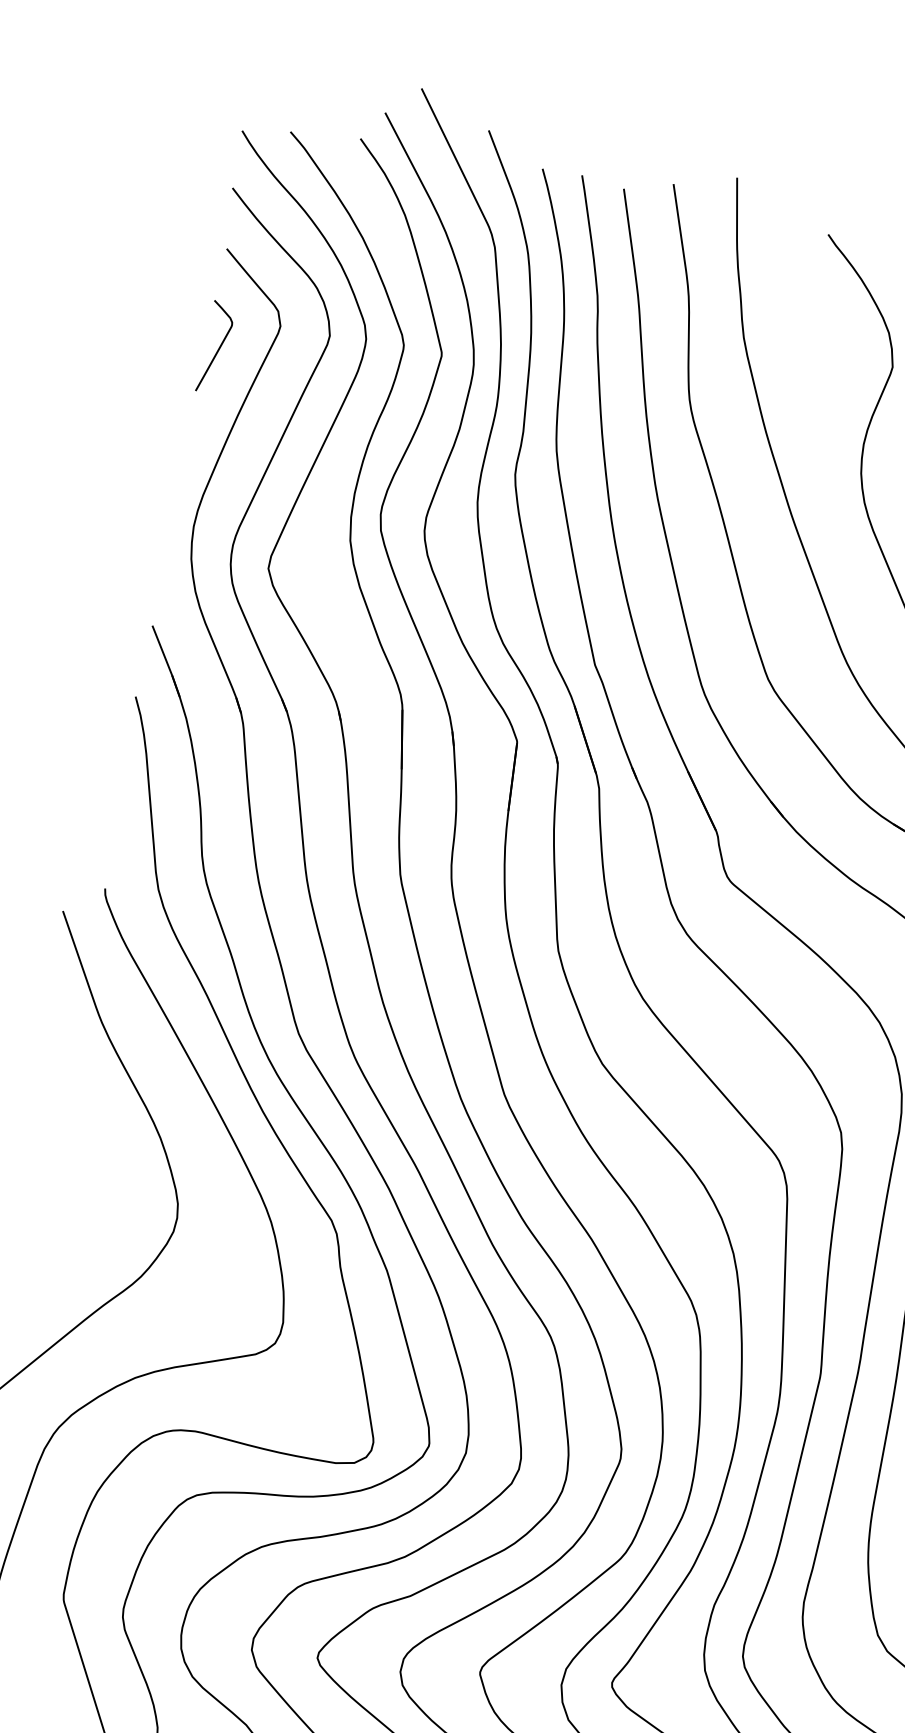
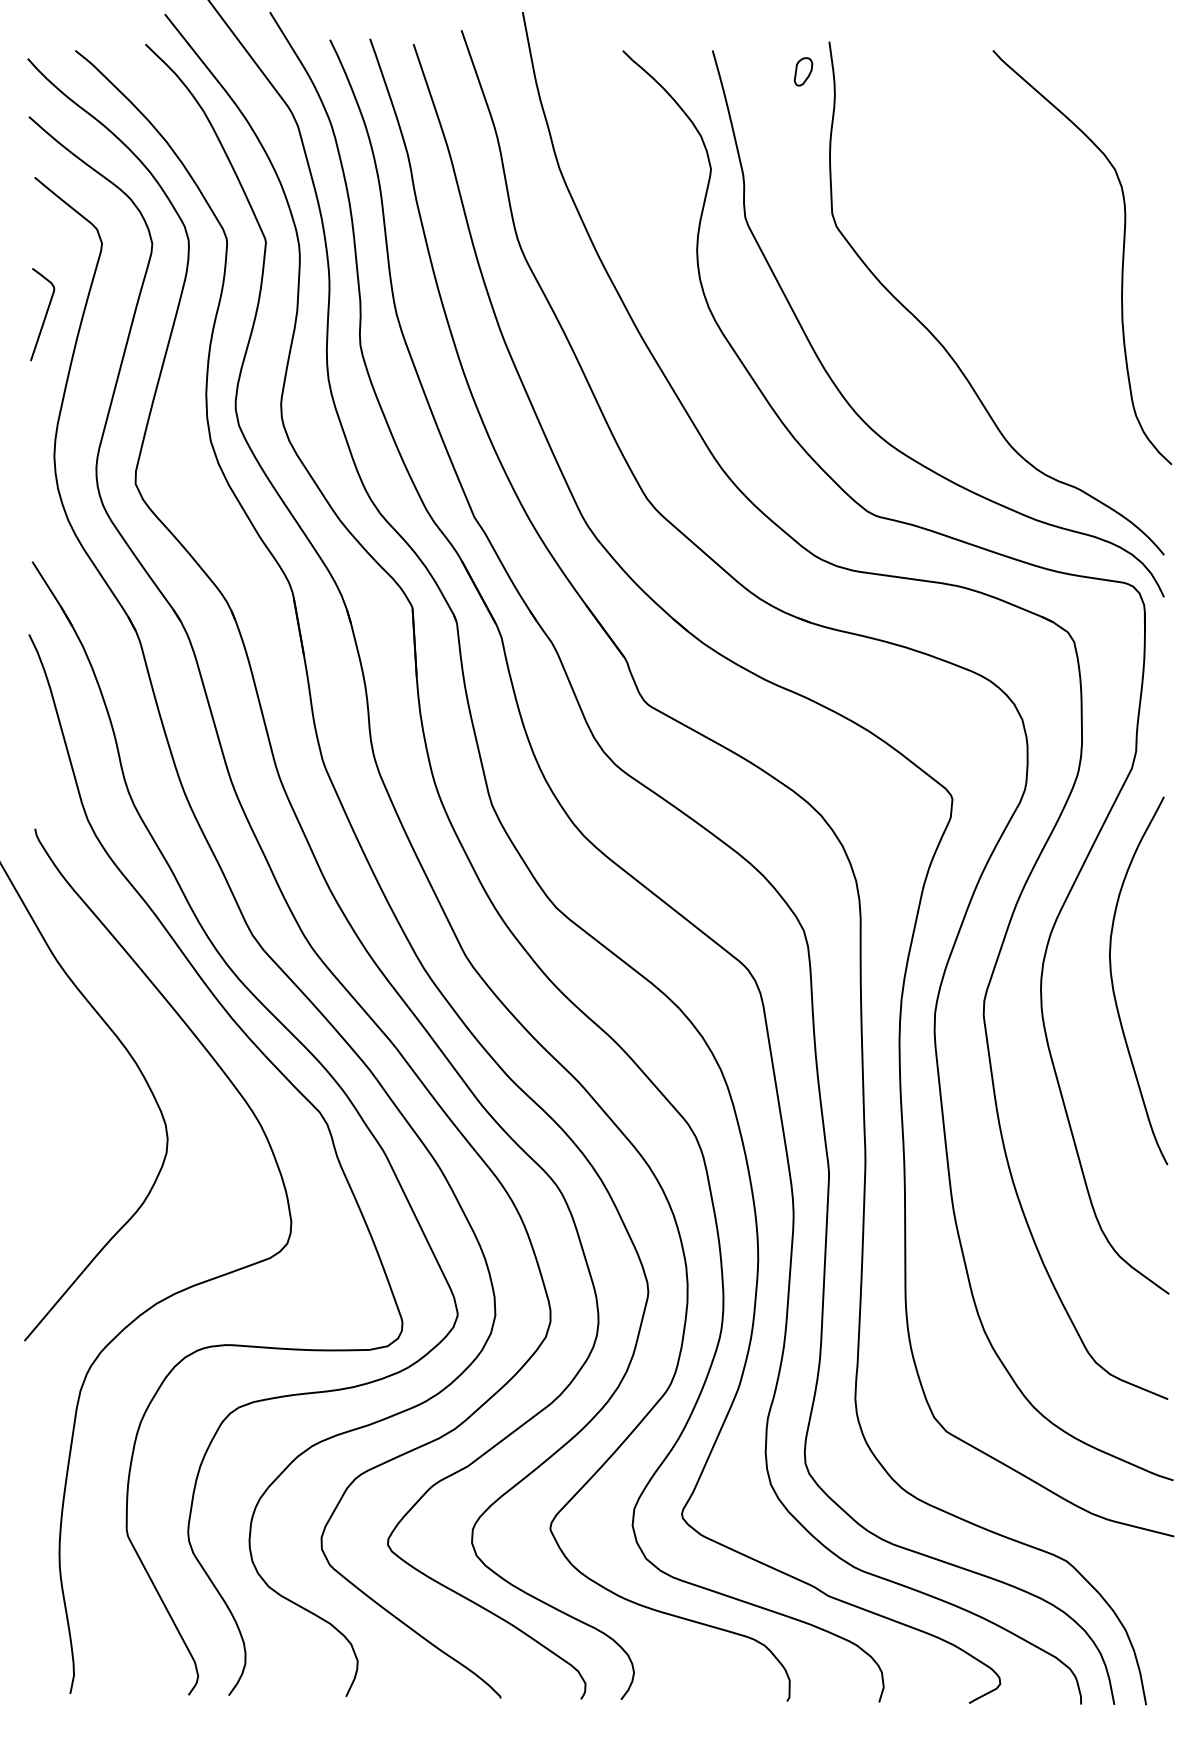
curve: (217, 349) -> (44, 316), moved

